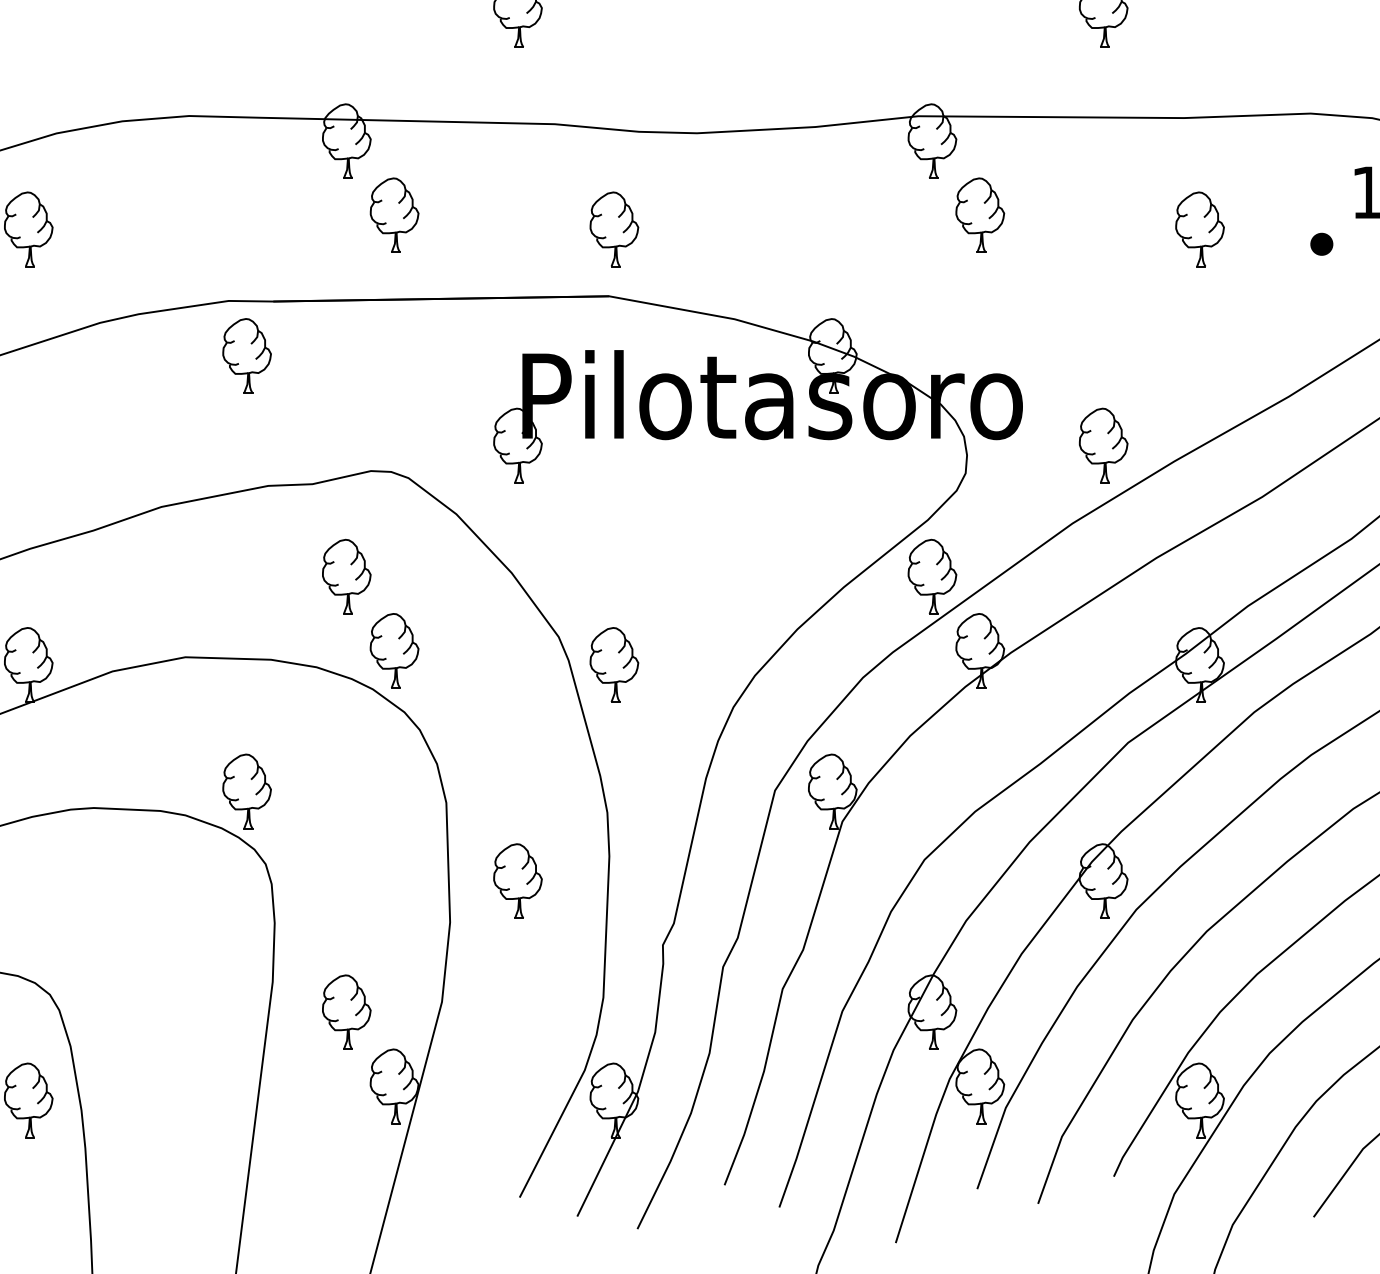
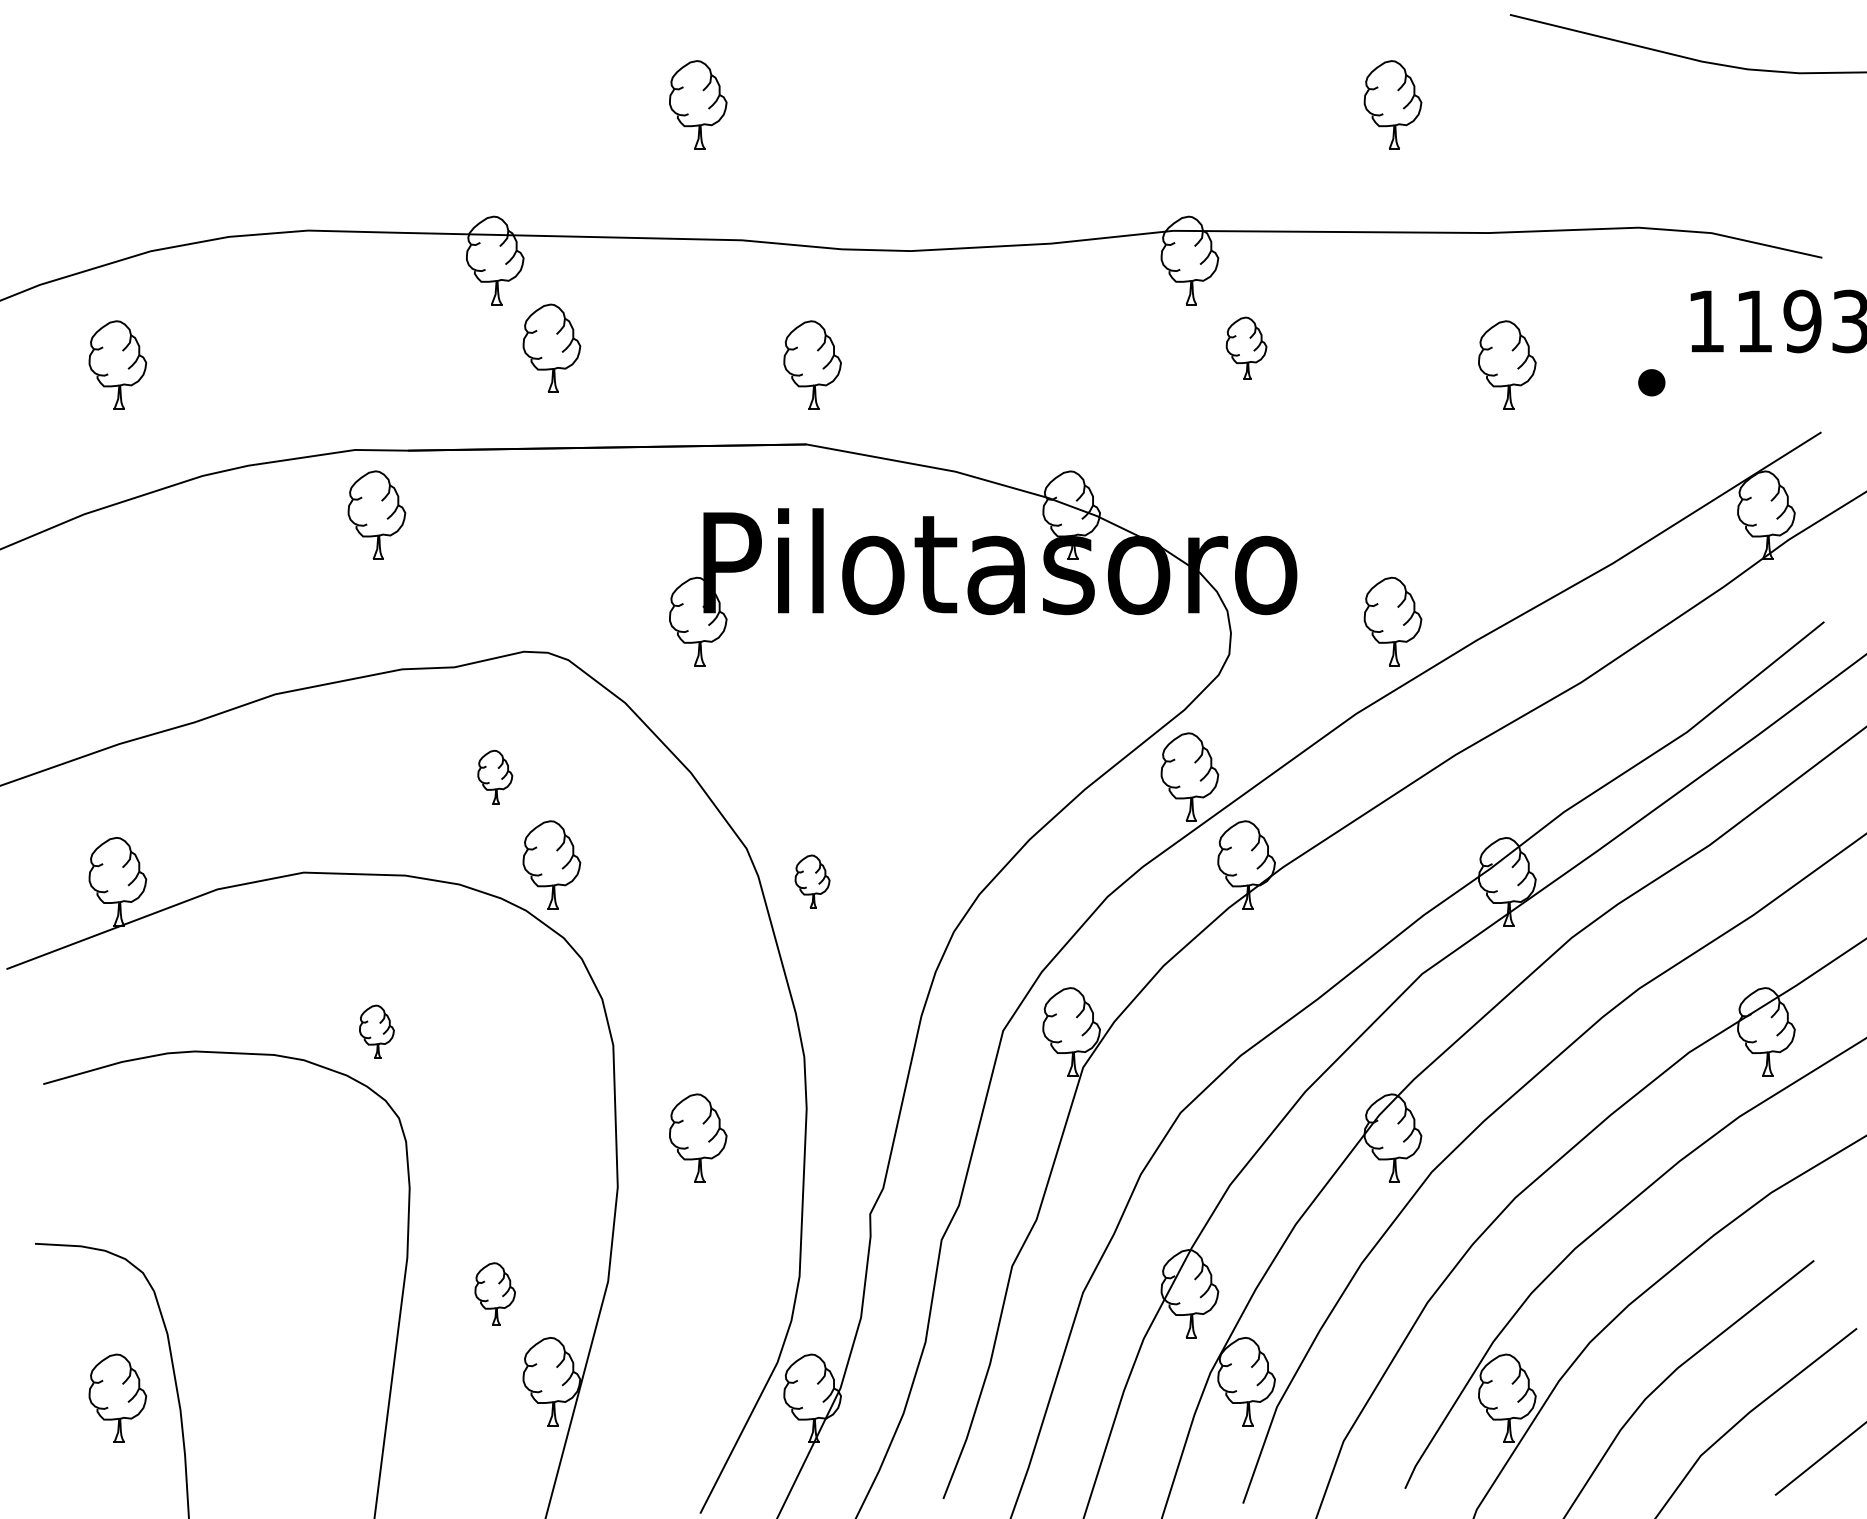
part: (980, 214) -> (1246, 347), size x0.7
part: (347, 576) -> (495, 776), size x0.6
part: (614, 664) -> (812, 881), size x0.6
part: (246, 791) -> (376, 1031), size x0.6
part: (347, 1012) -> (495, 1293), size x0.7

